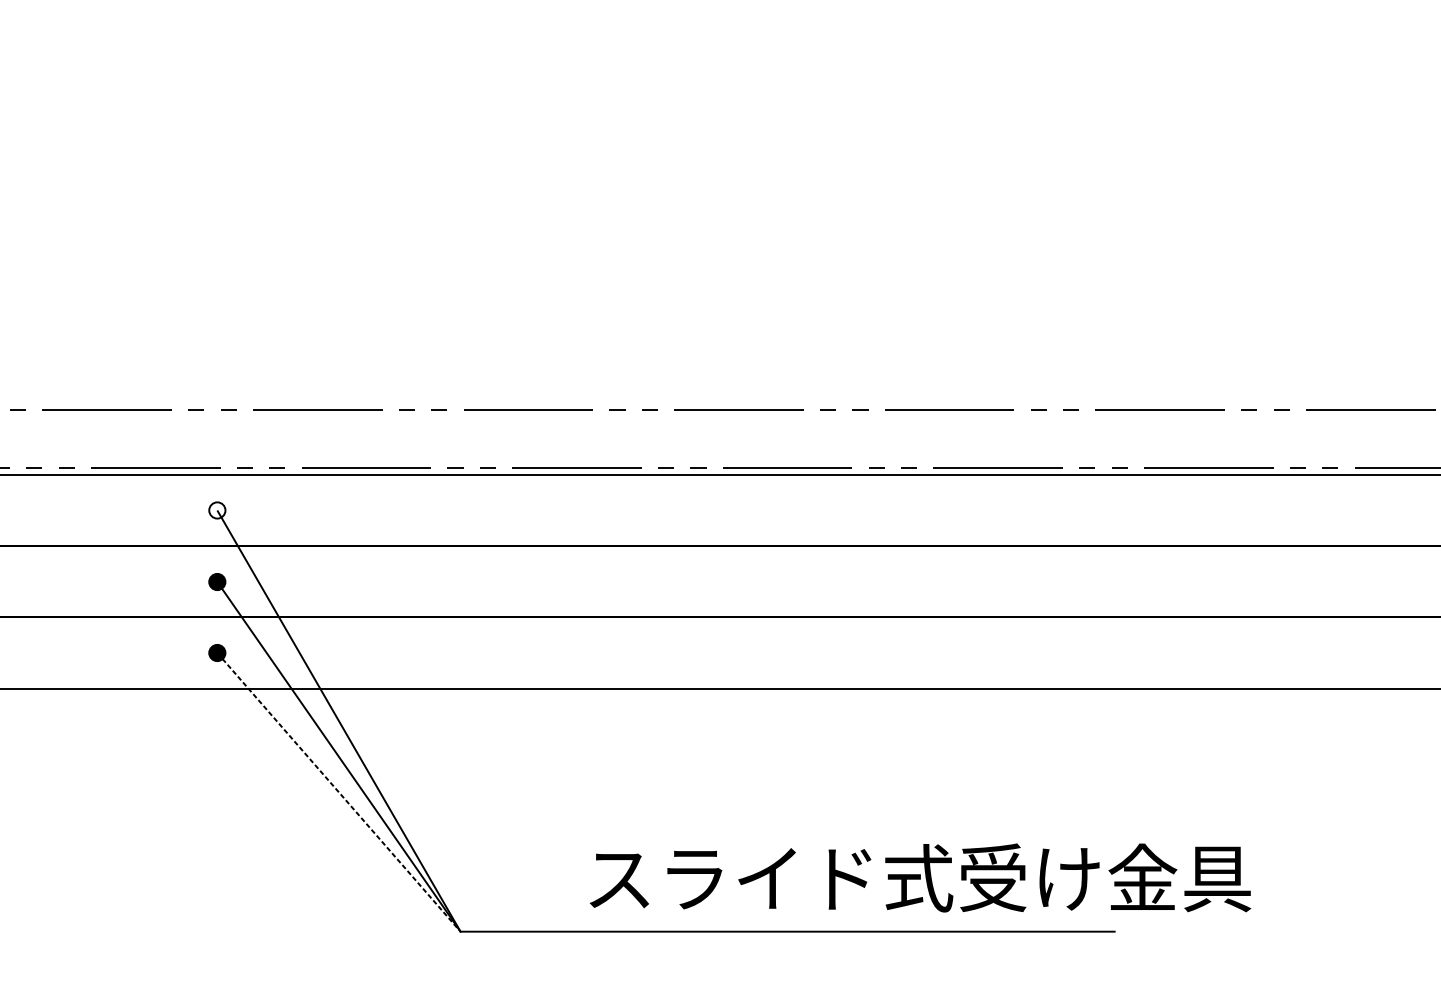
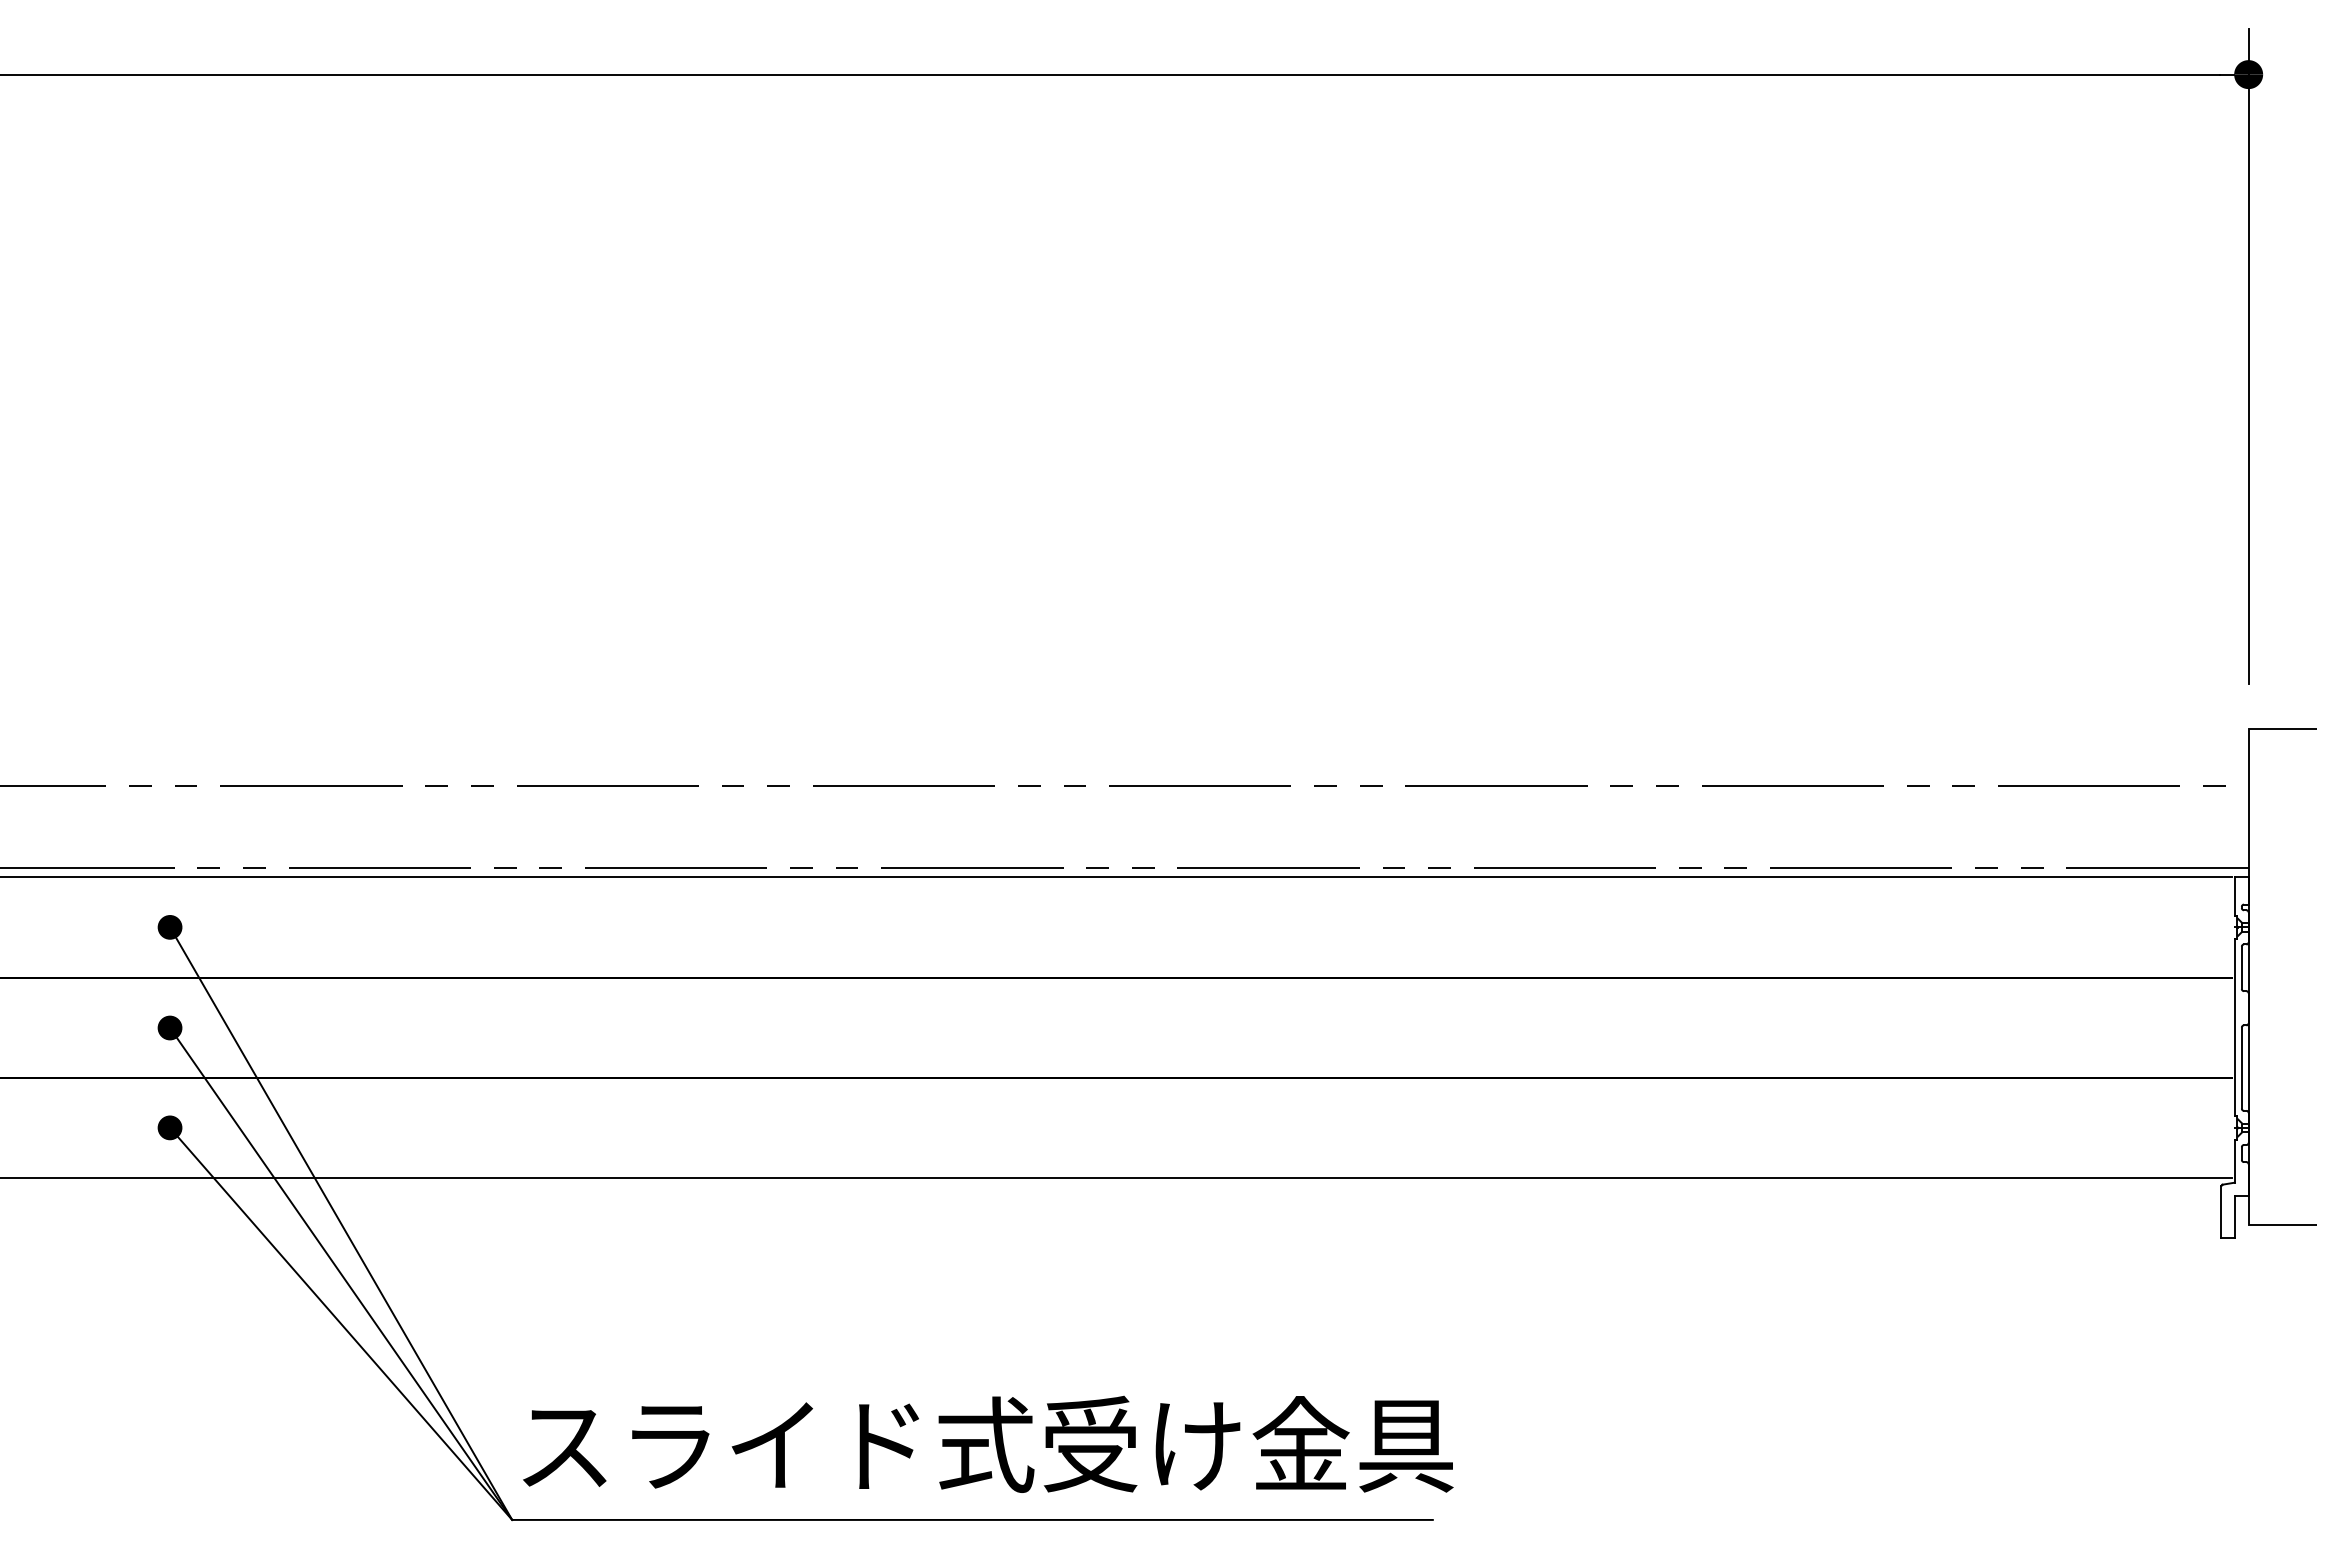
fill: (216, 509) -> (169, 926), added
line: (339, 792) -> (341, 1324), dashed -> solid
text: (920, 877) -> (988, 1443), moved

